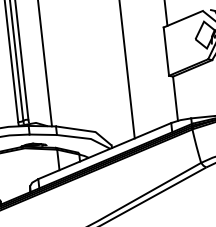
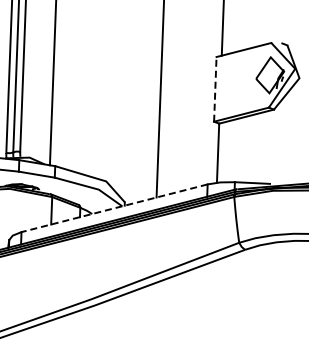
line: (166, 50) -> (215, 88), solid -> dashed
line: (104, 151) -> (114, 208), solid -> dashed

